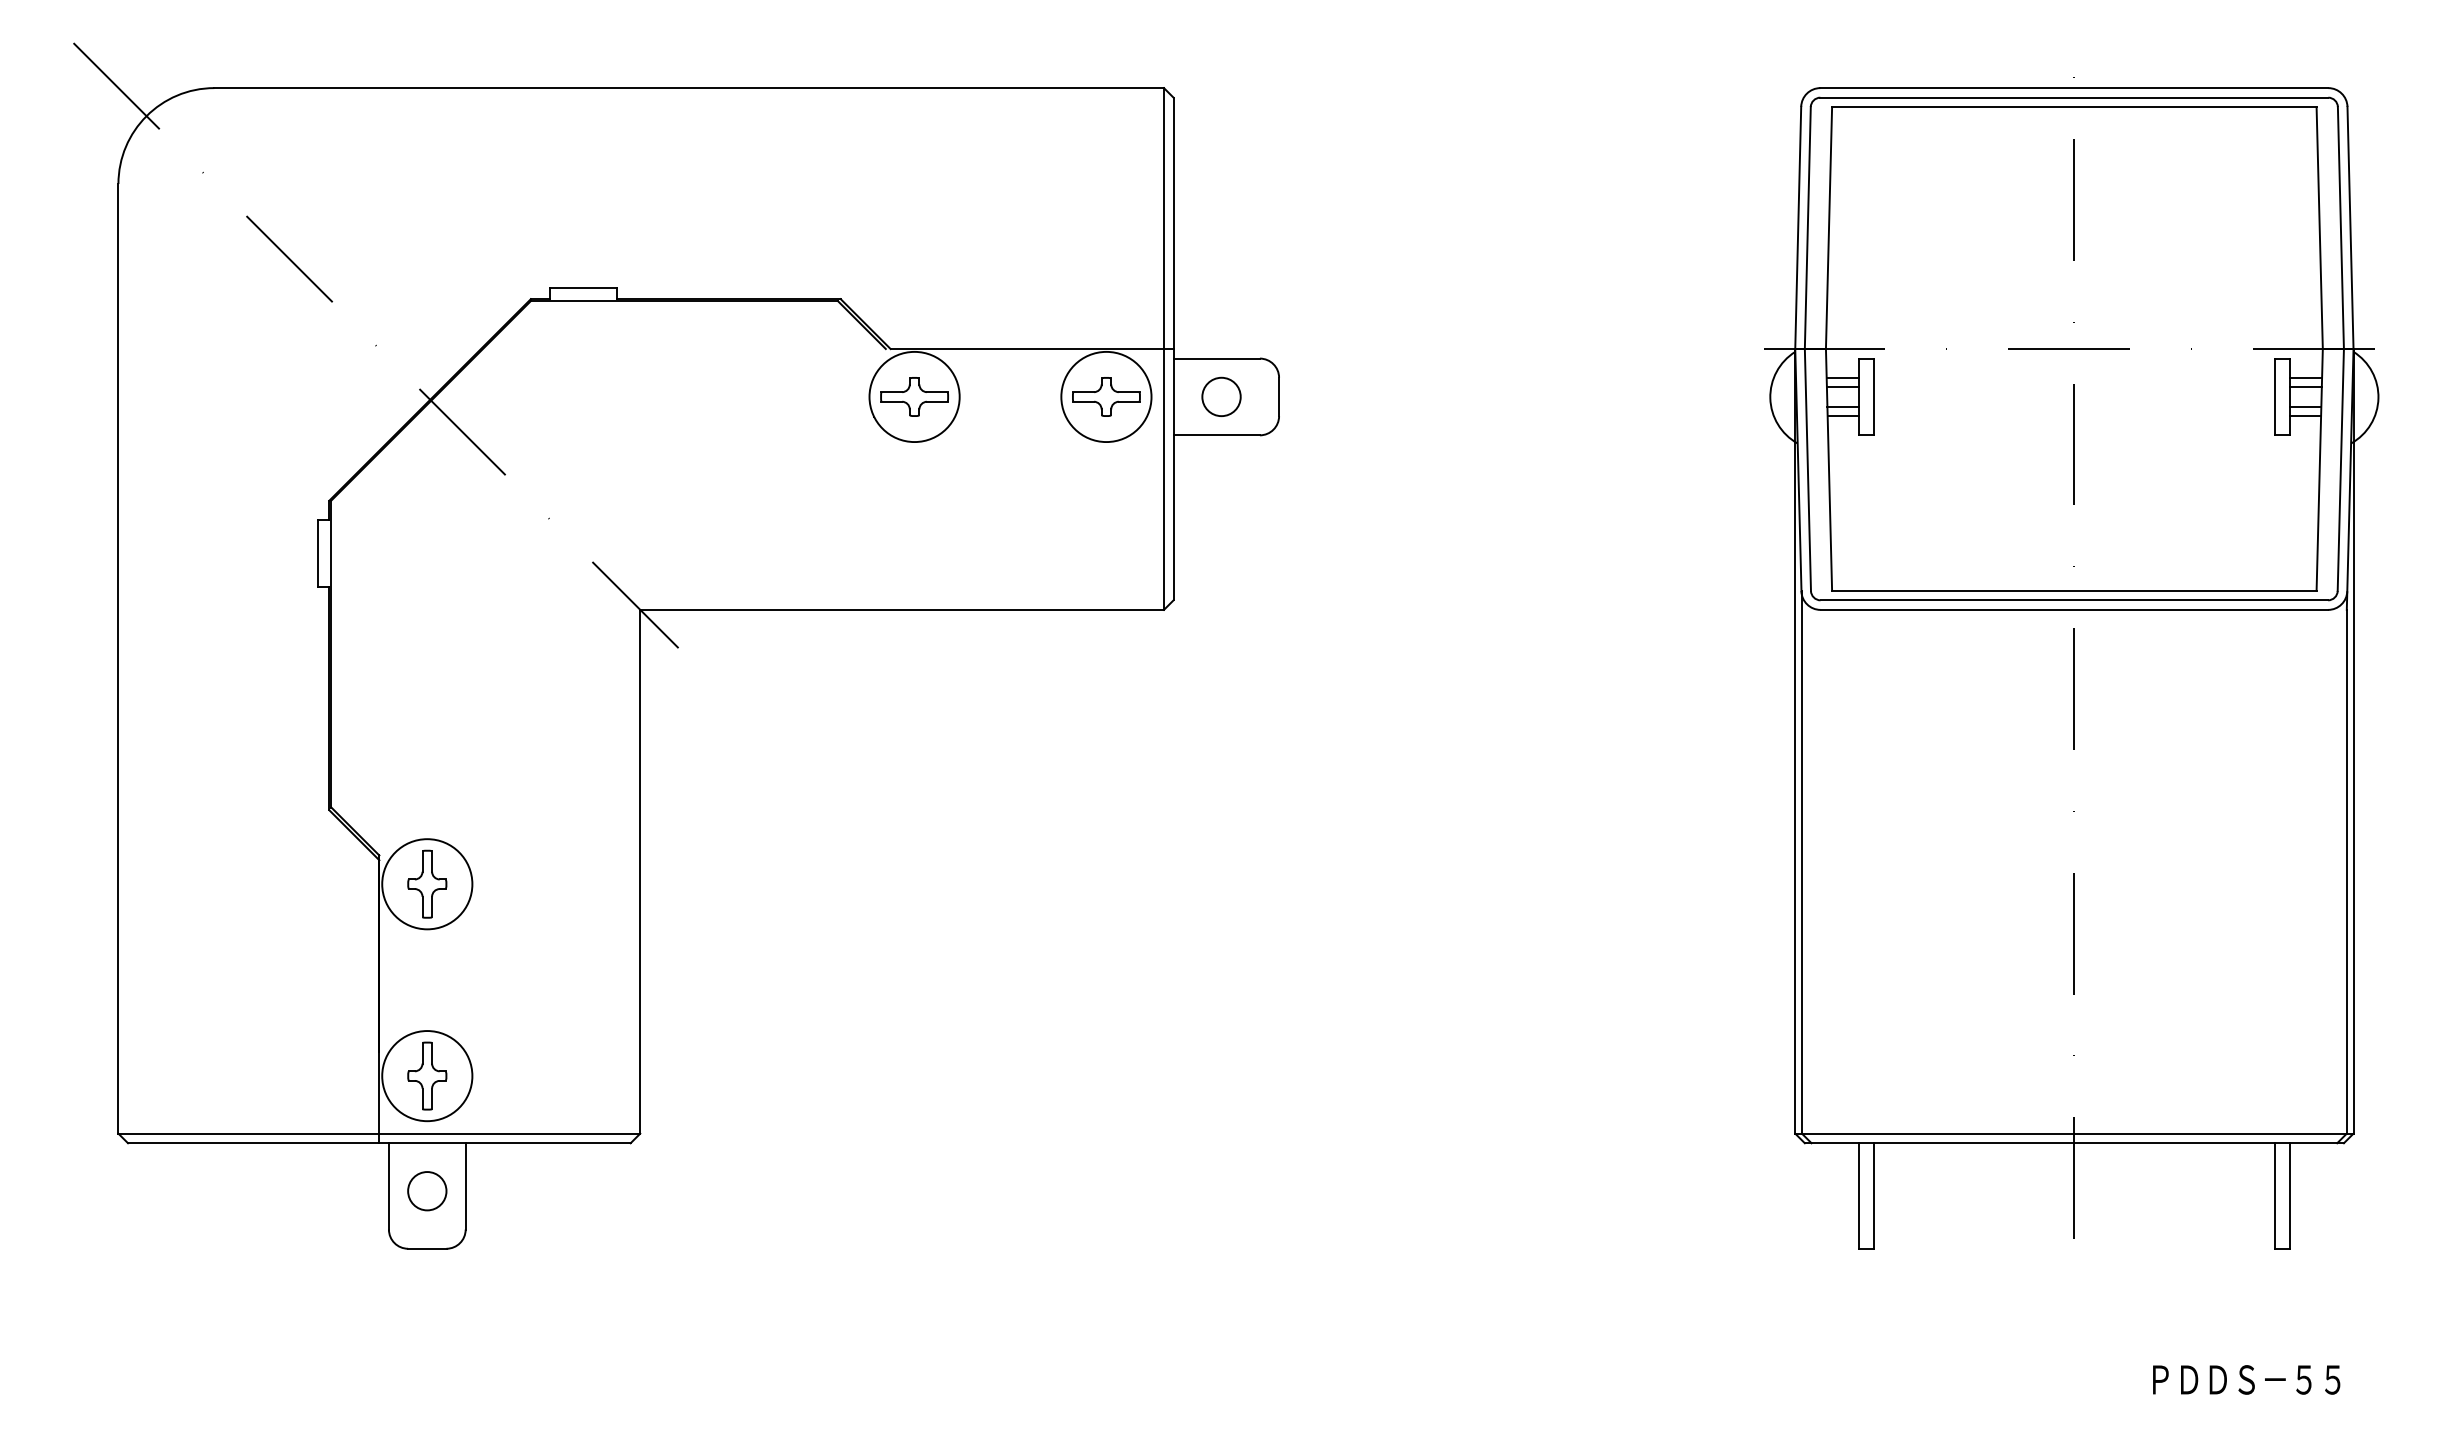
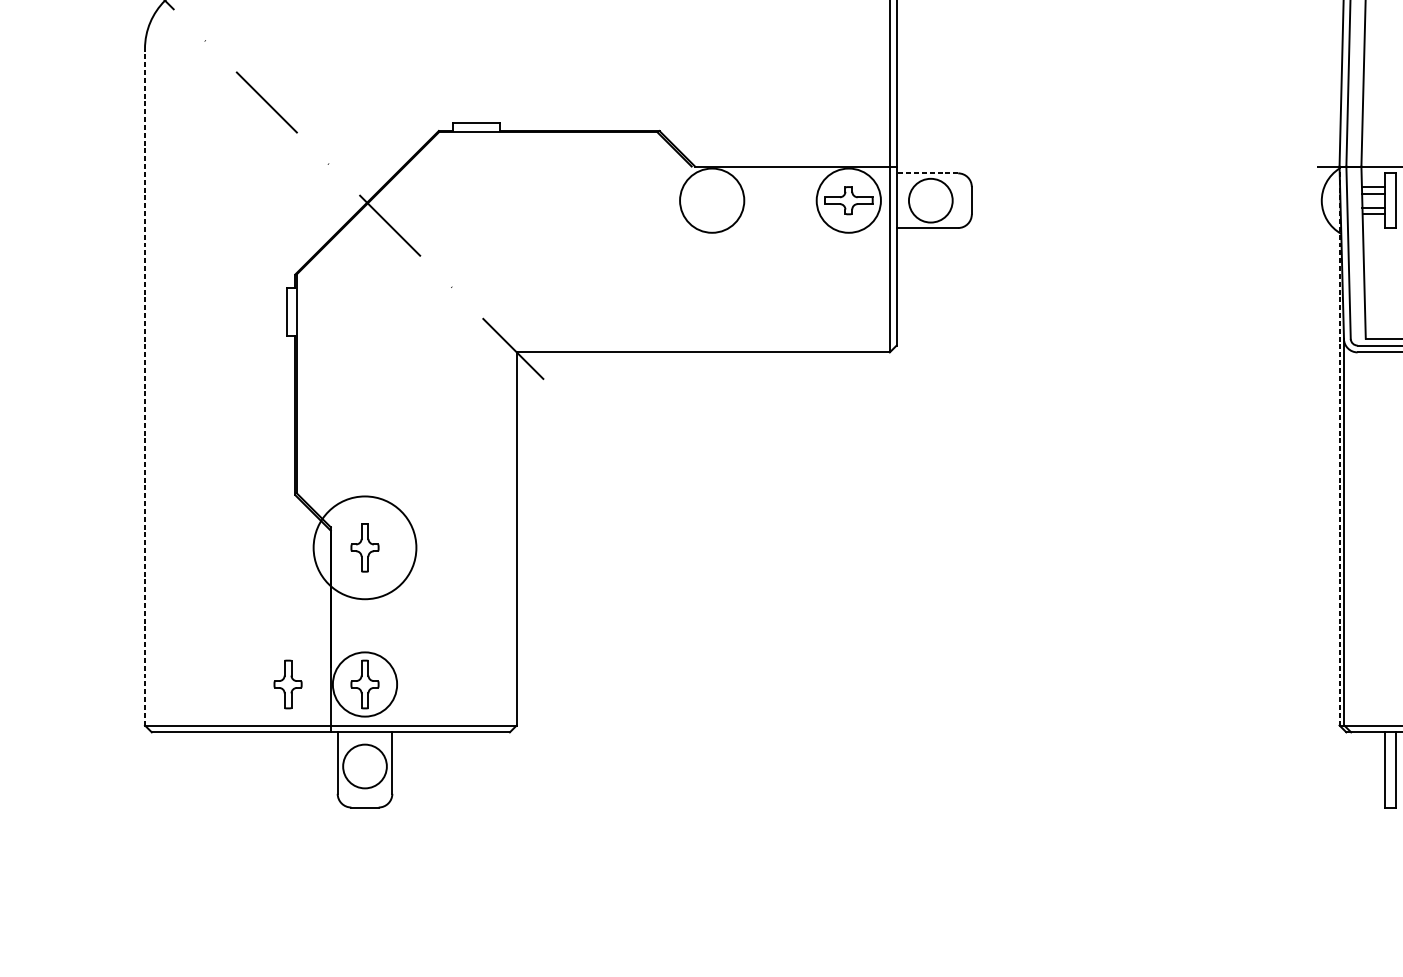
line: (1216, 358) -> (927, 173), solid -> dashed
part: (914, 396) -> (712, 200), removed
circle: (1221, 396) -> (930, 200), size x1.6
line: (118, 658) -> (145, 387), solid -> dashed
line: (1795, 740) -> (1339, 445), solid -> dashed
circle: (427, 884) -> (365, 548), size x1.6
part: (319, 1075) -> (288, 684), added
circle: (427, 1191) -> (365, 766), size x1.6

